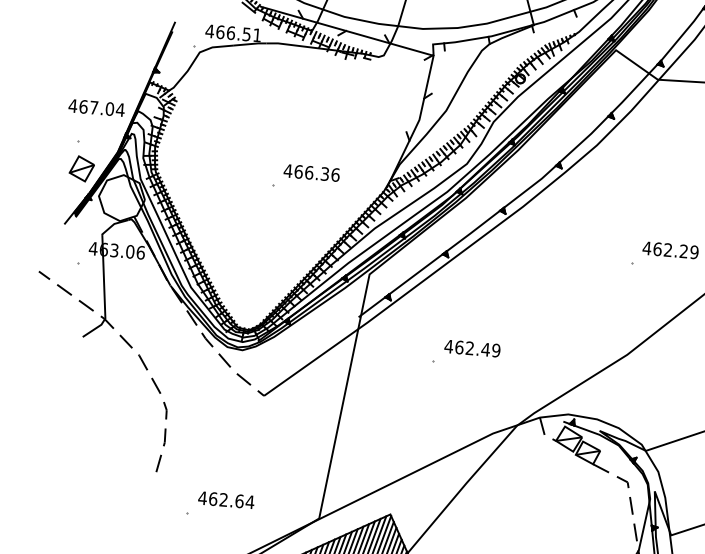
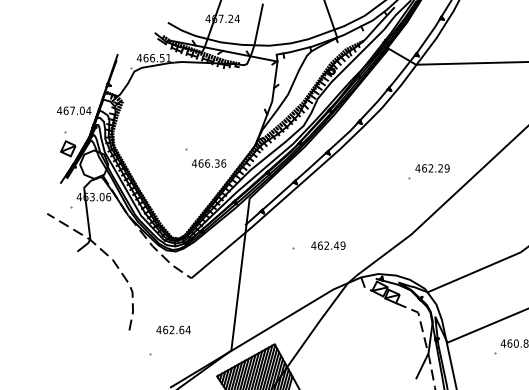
text: (312, 172) -> (209, 163), moved
text: (472, 348) -> (328, 245), moved
text: (226, 499) -> (173, 329), moved

